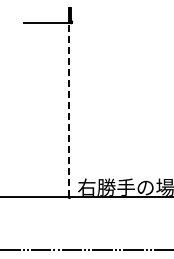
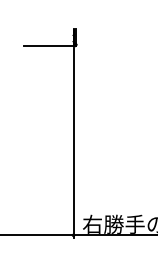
line: (69, 112) -> (73, 143), dashed -> solid

